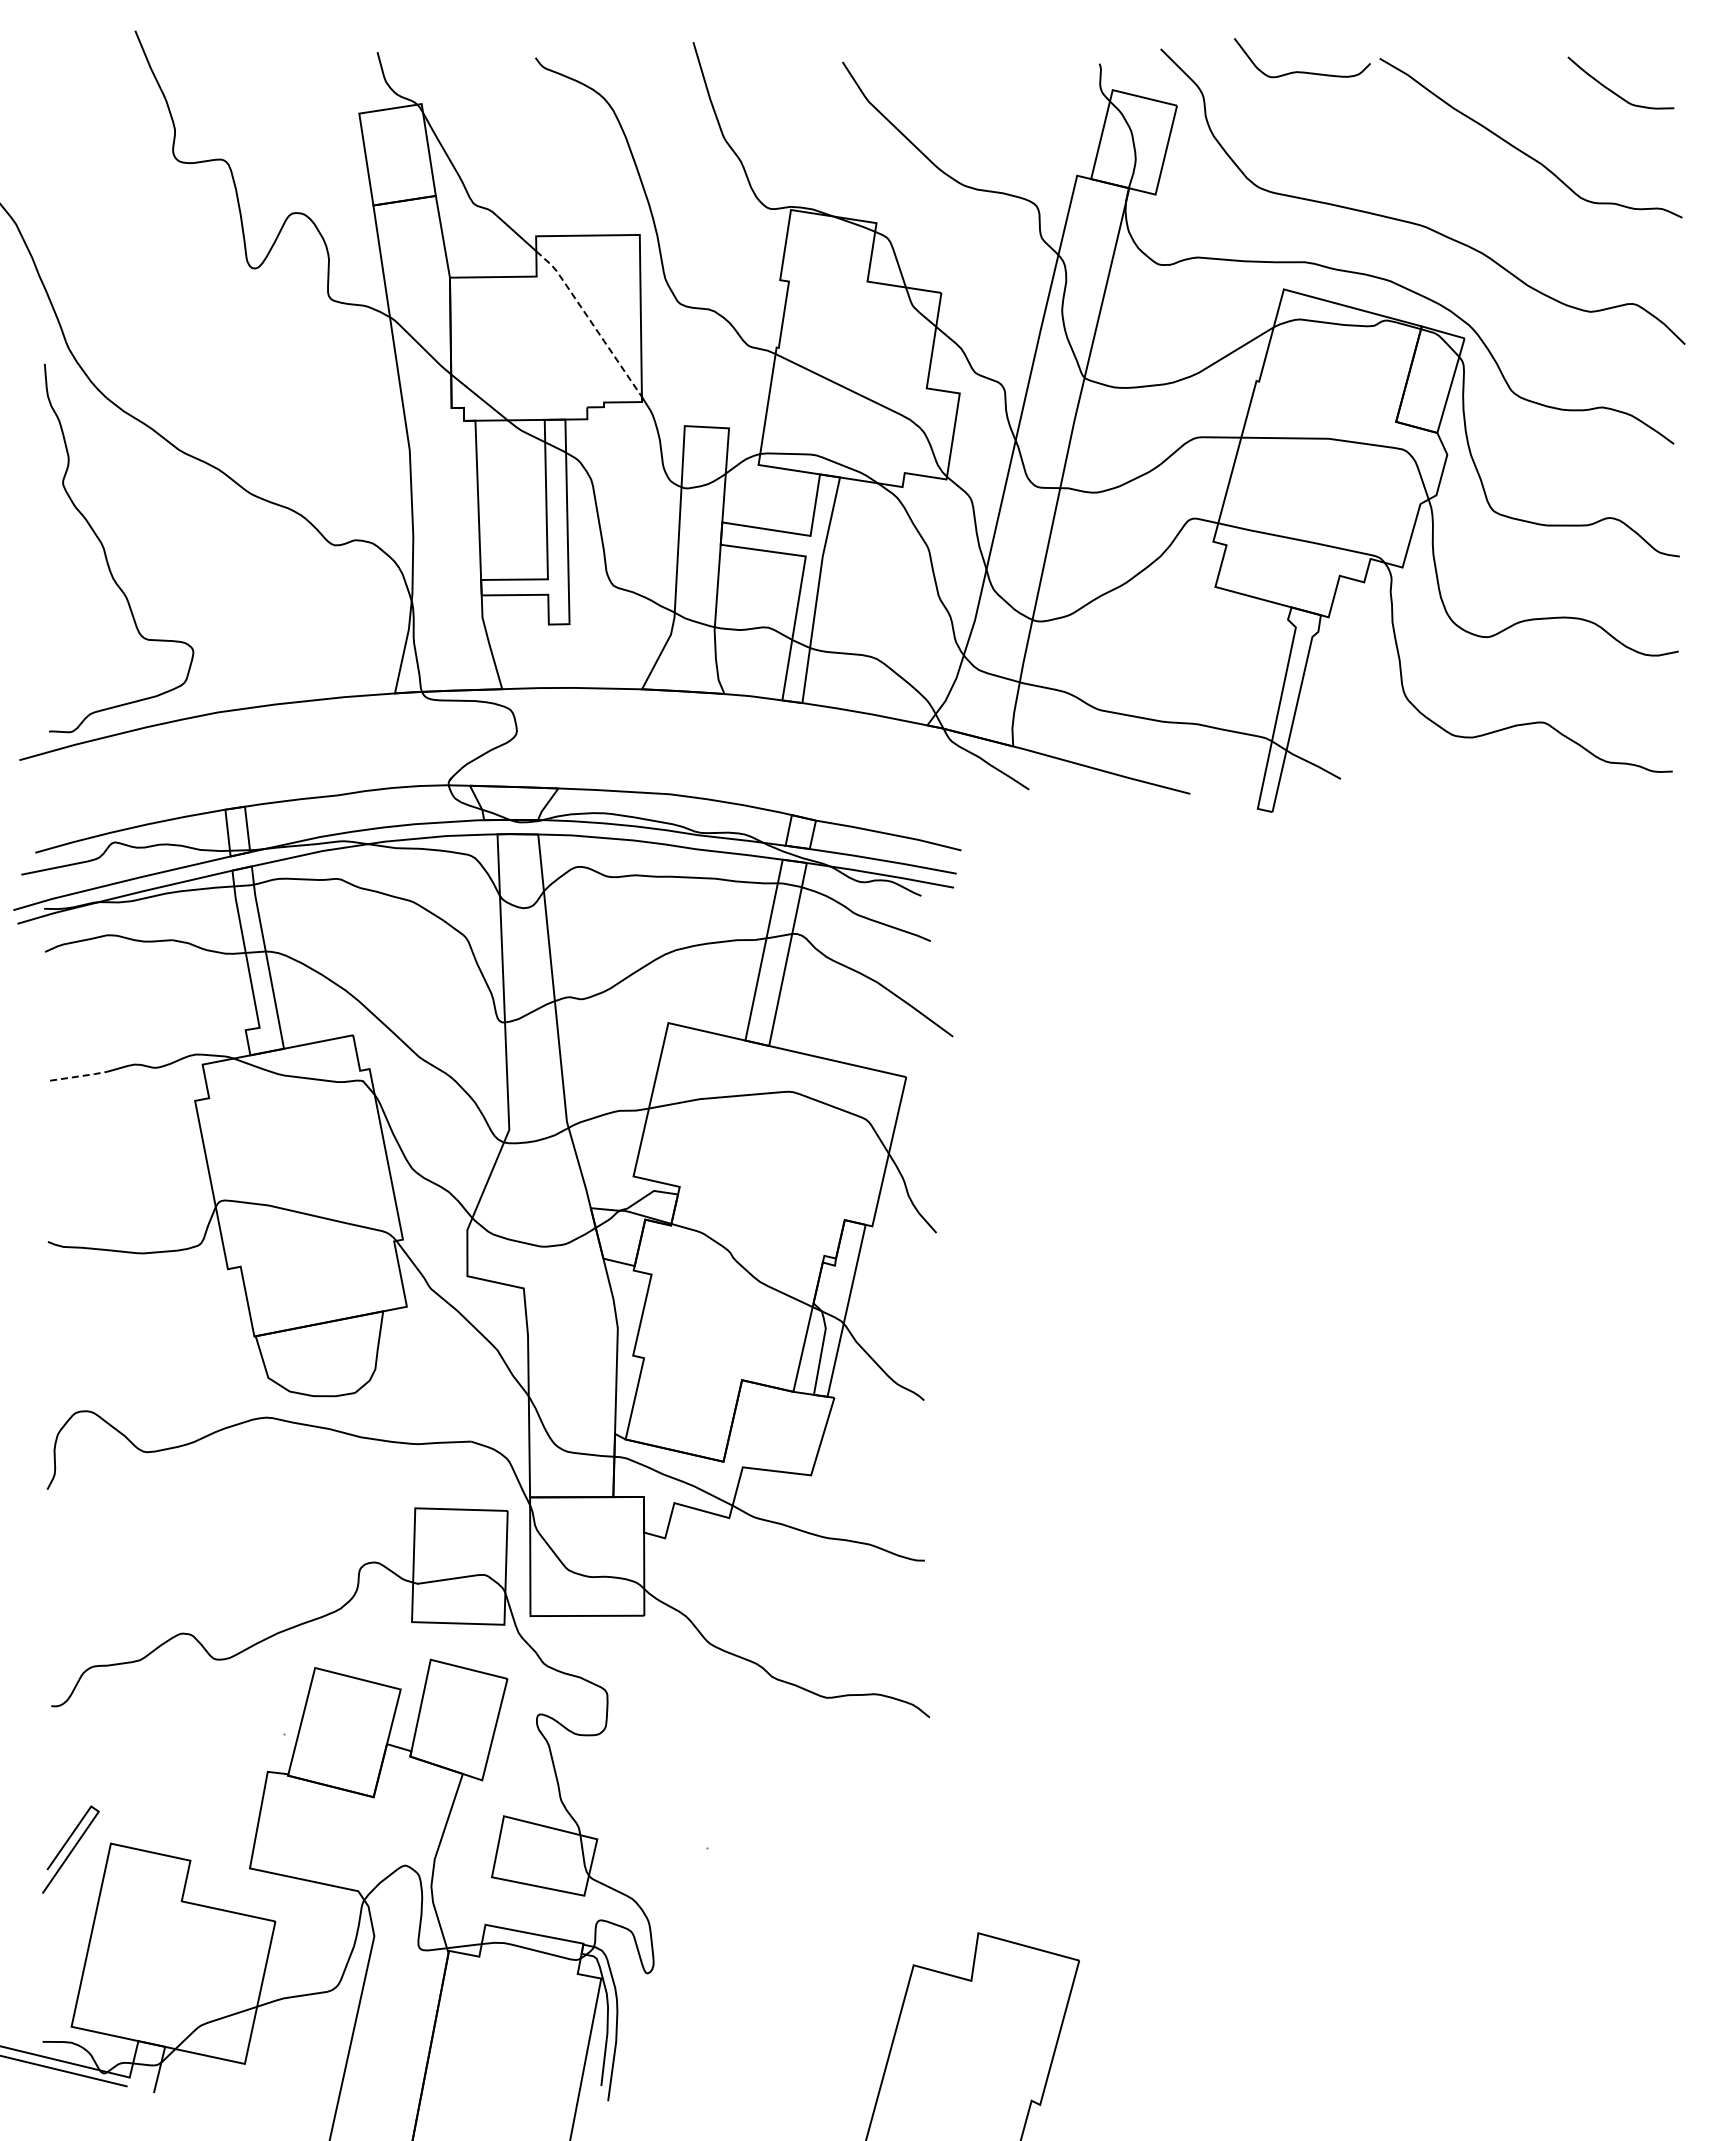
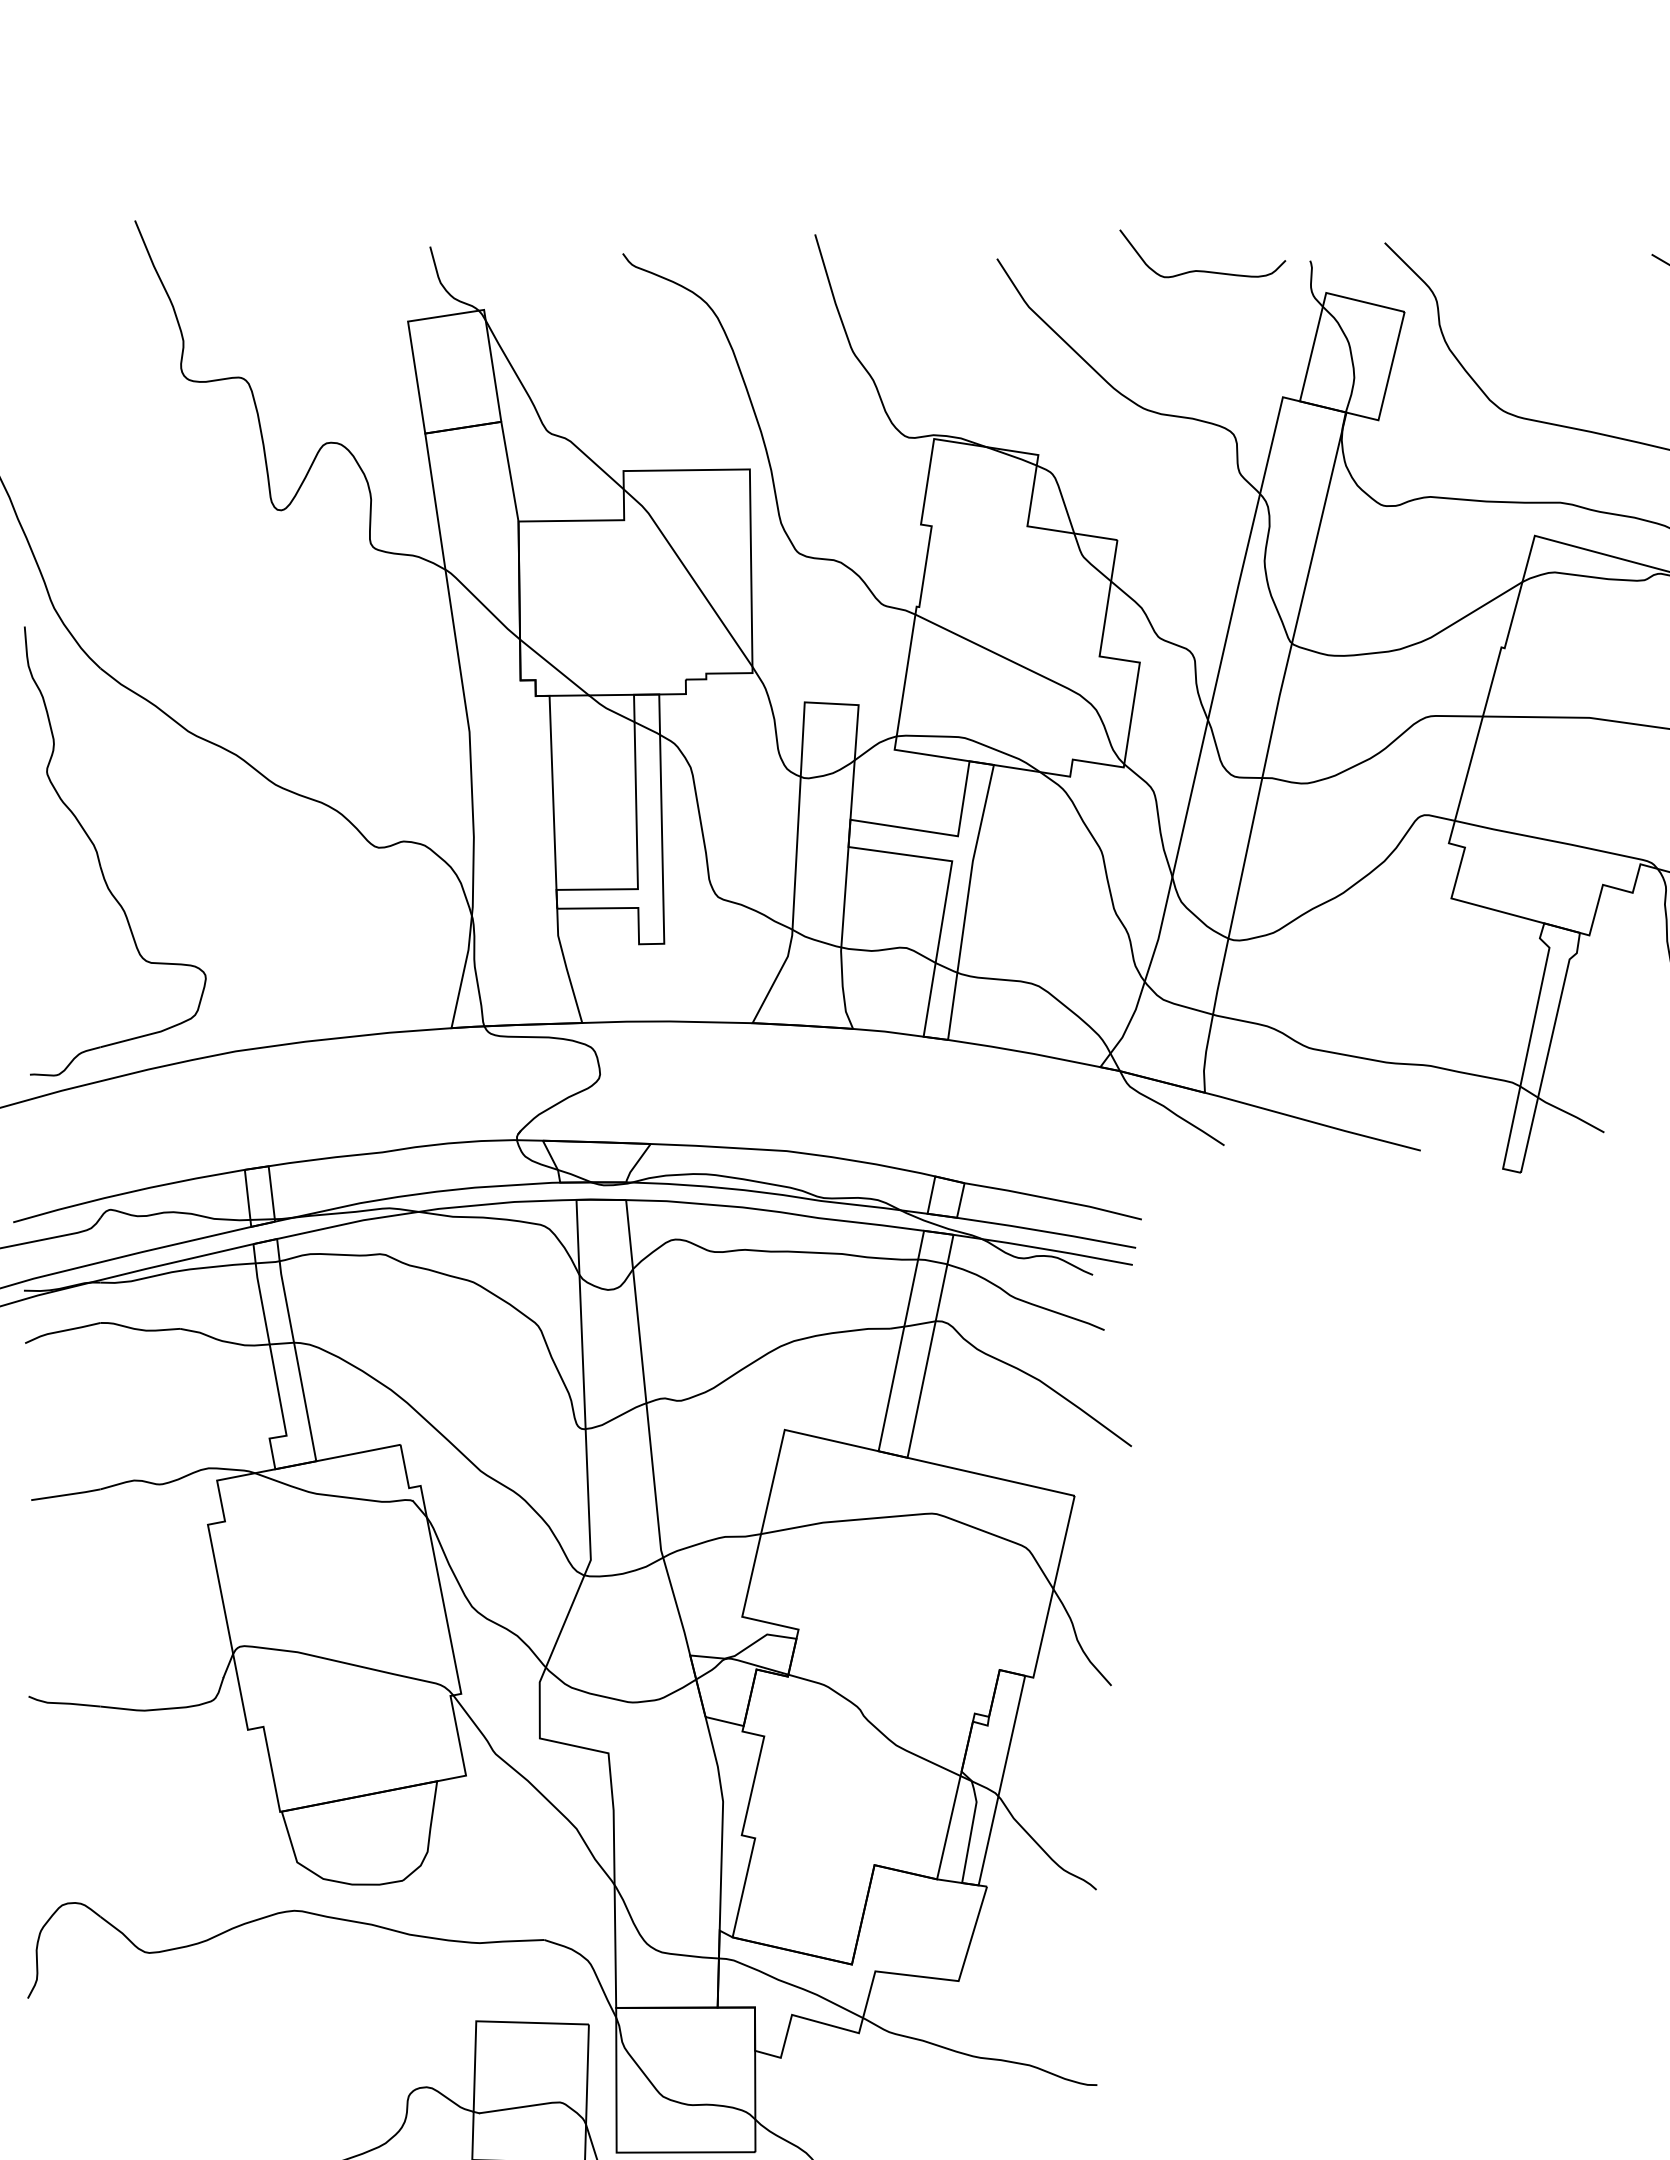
curve: (1302, 71) -> (1202, 270), moved
line: (590, 320) -> (689, 573), dashed -> solid
line: (79, 1076) -> (67, 1495), dashed -> solid

